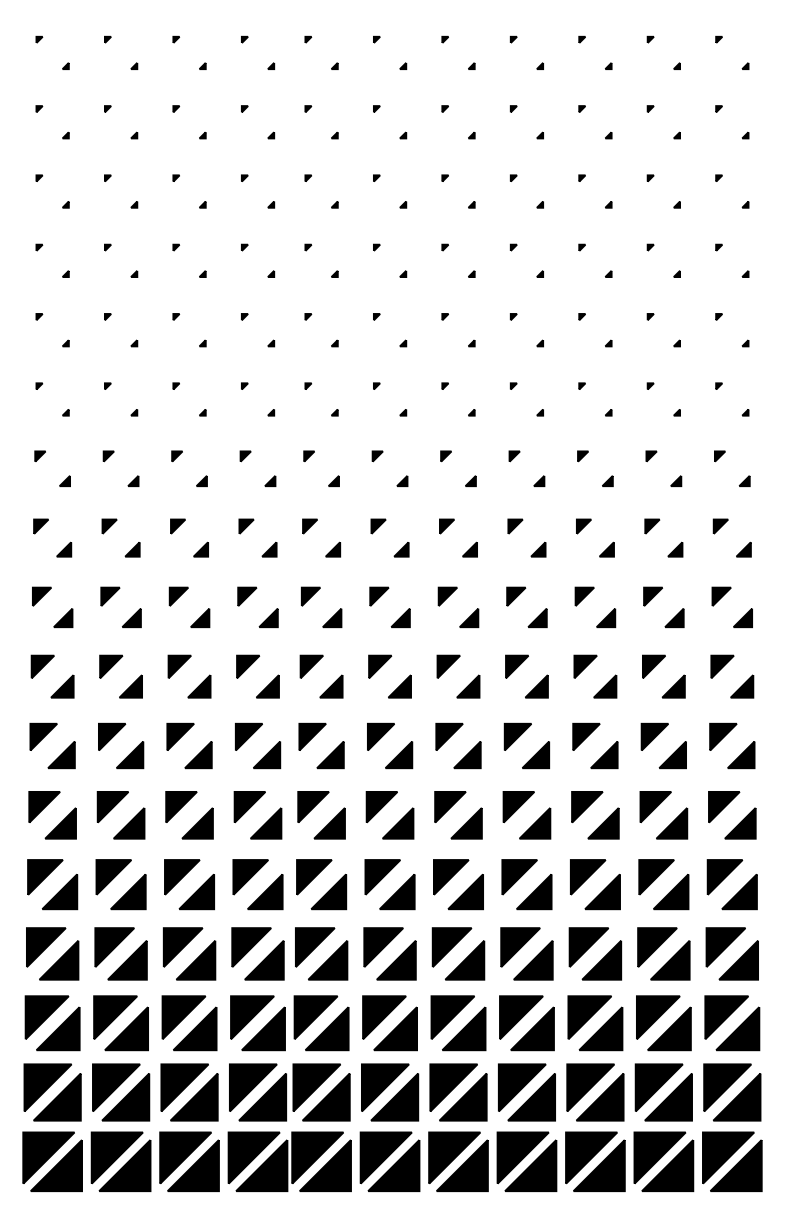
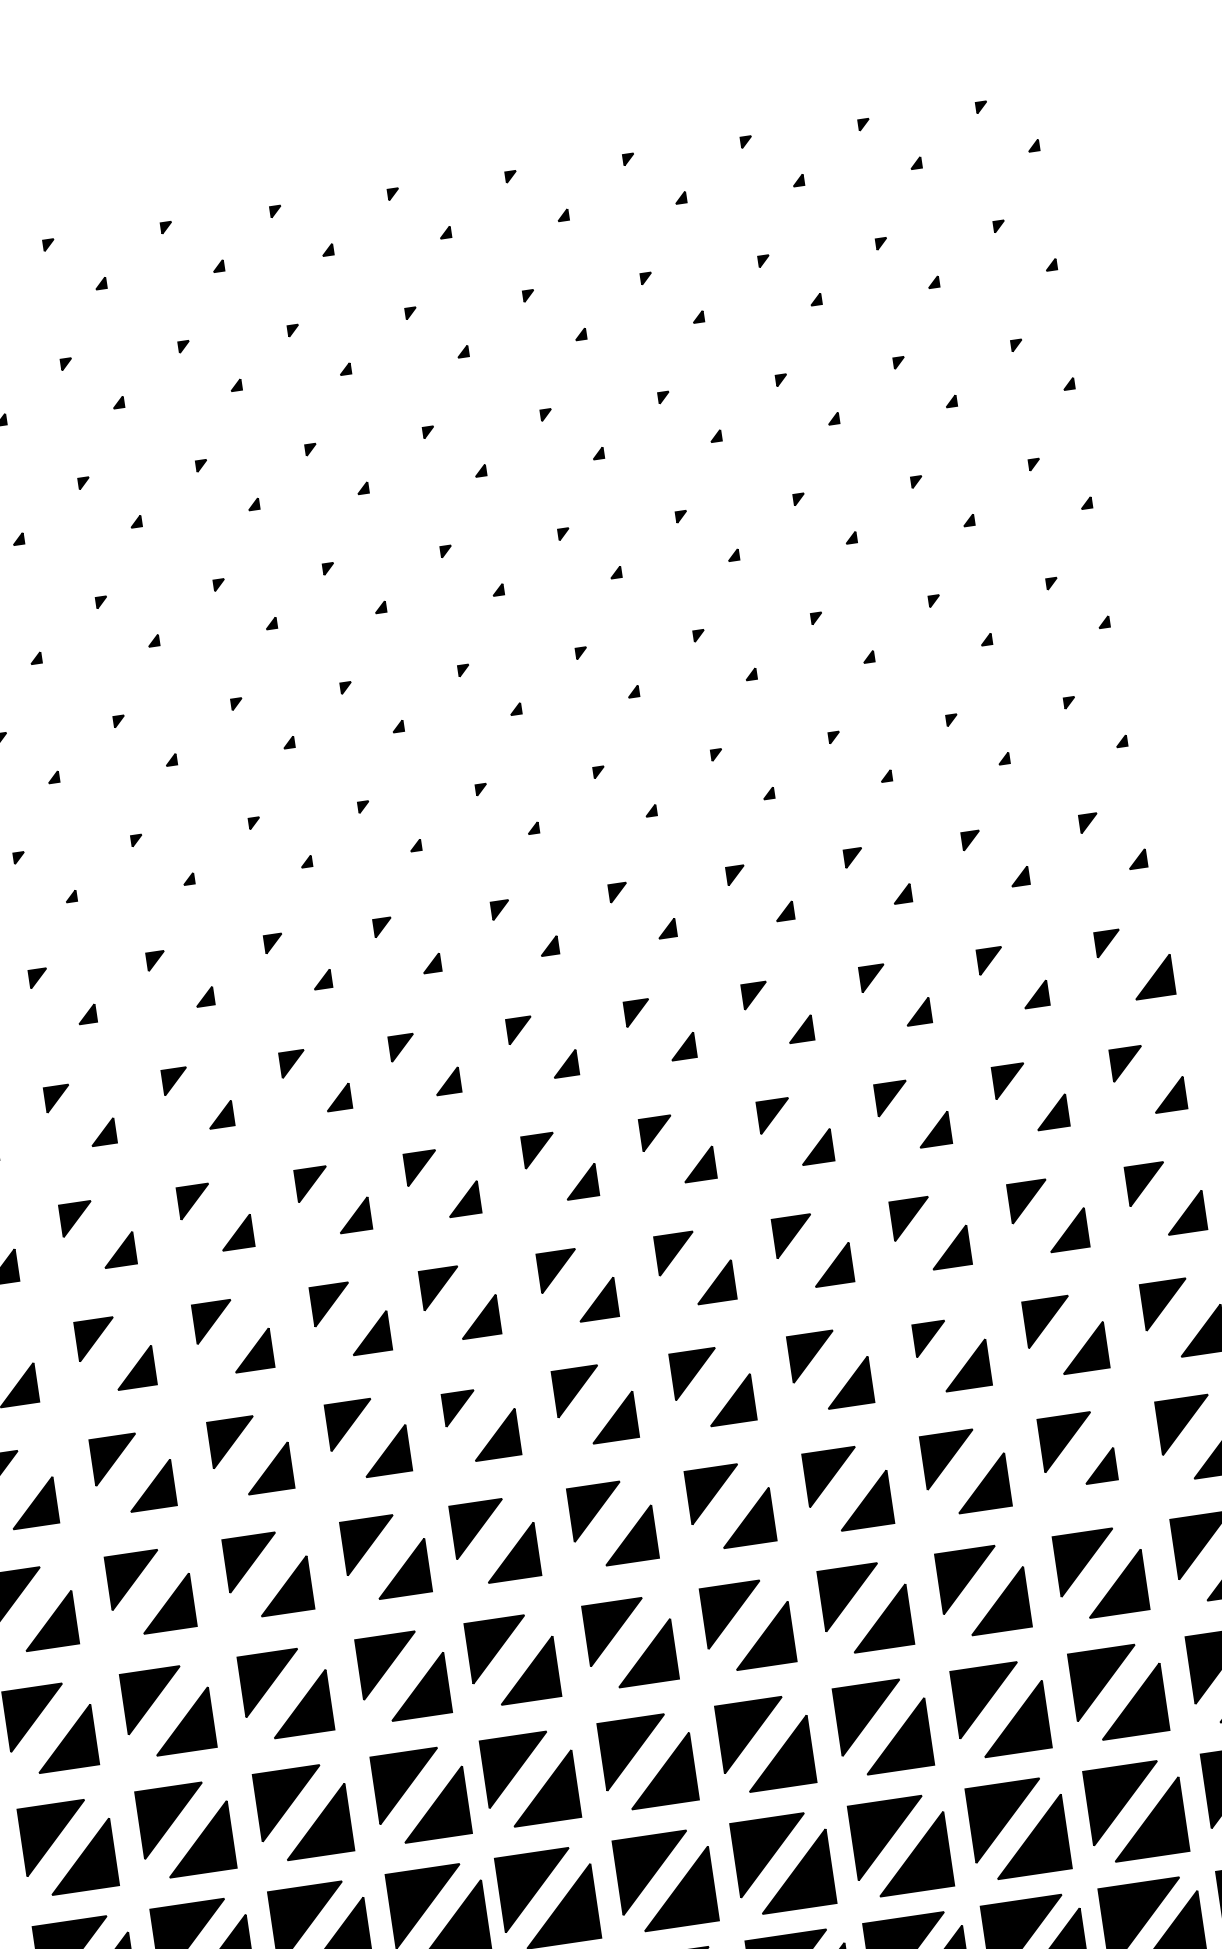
part: (743, 549) -> (1152, 977), size x1.6
part: (312, 736) -> (459, 1407), size x0.7
part: (586, 736) -> (930, 1338), size x0.7
part: (672, 823) -> (1100, 1465), size x0.6

